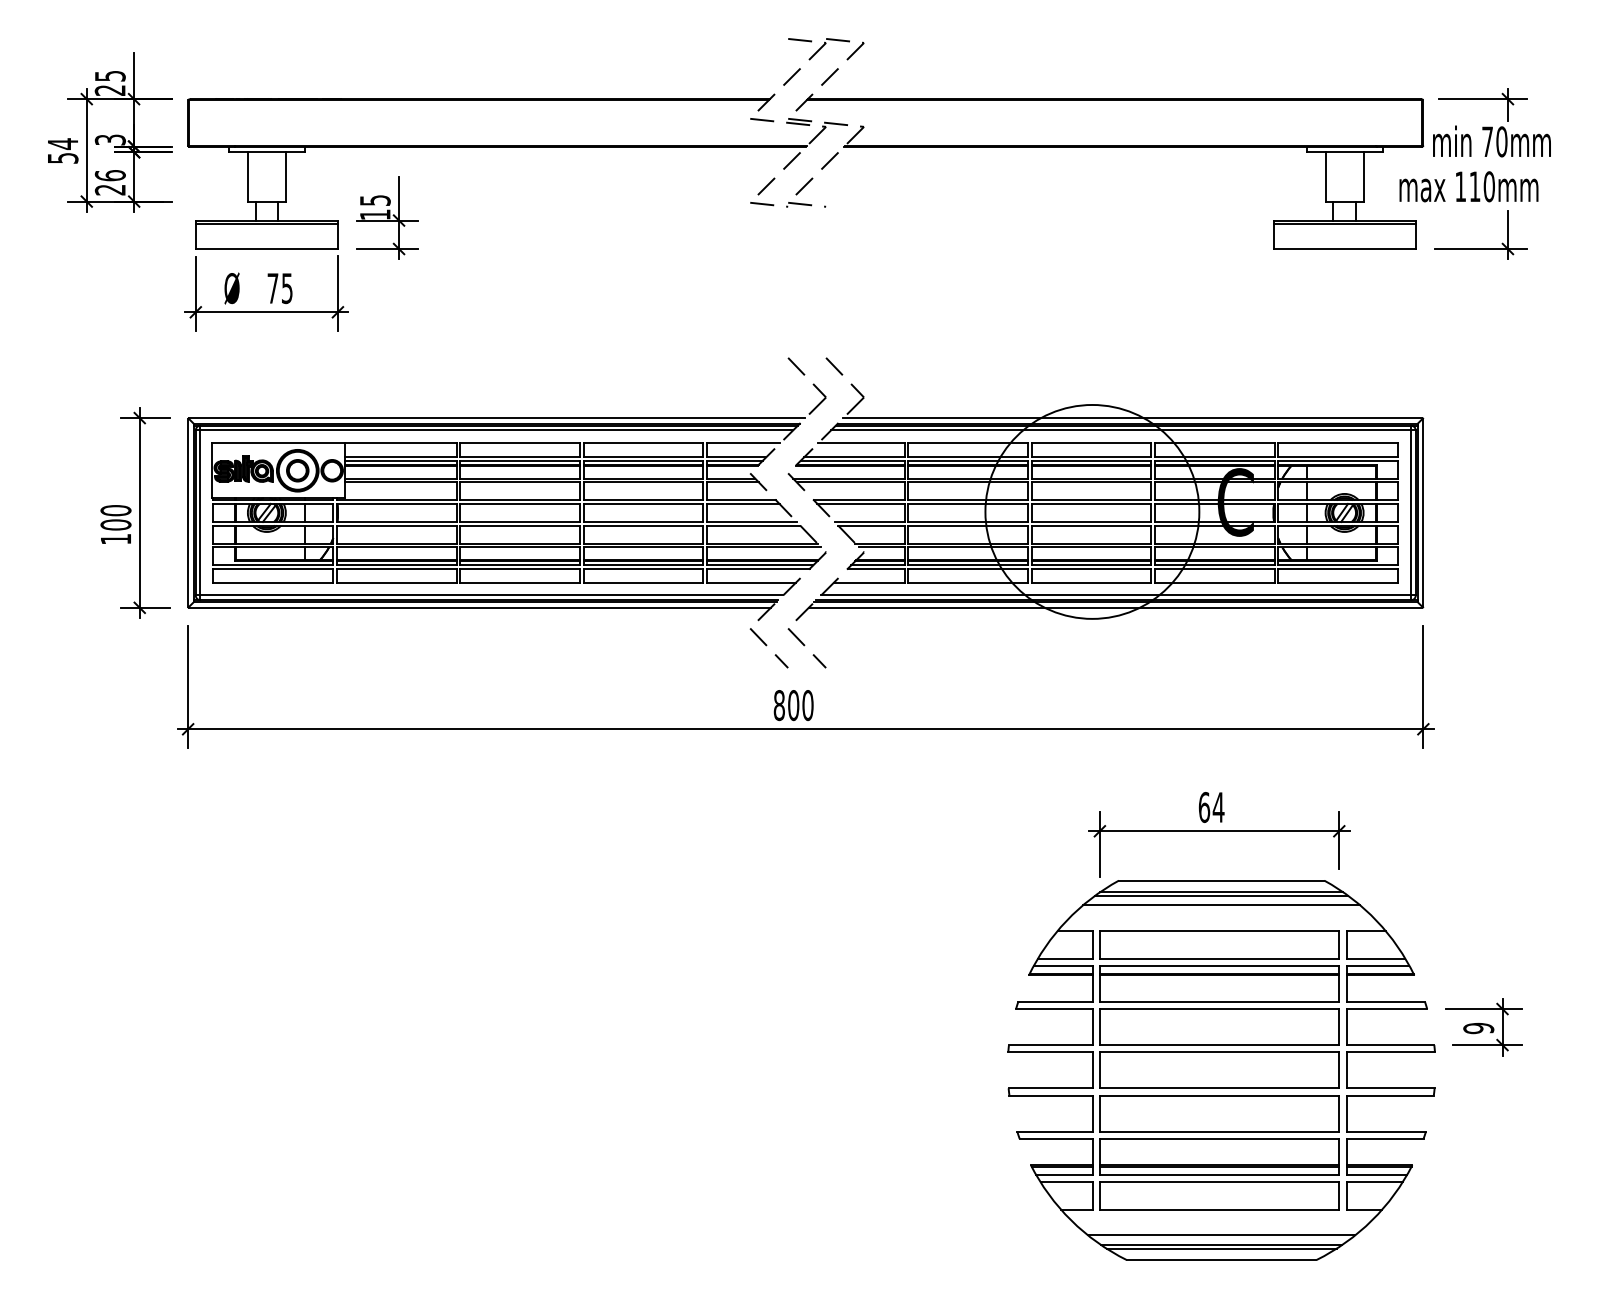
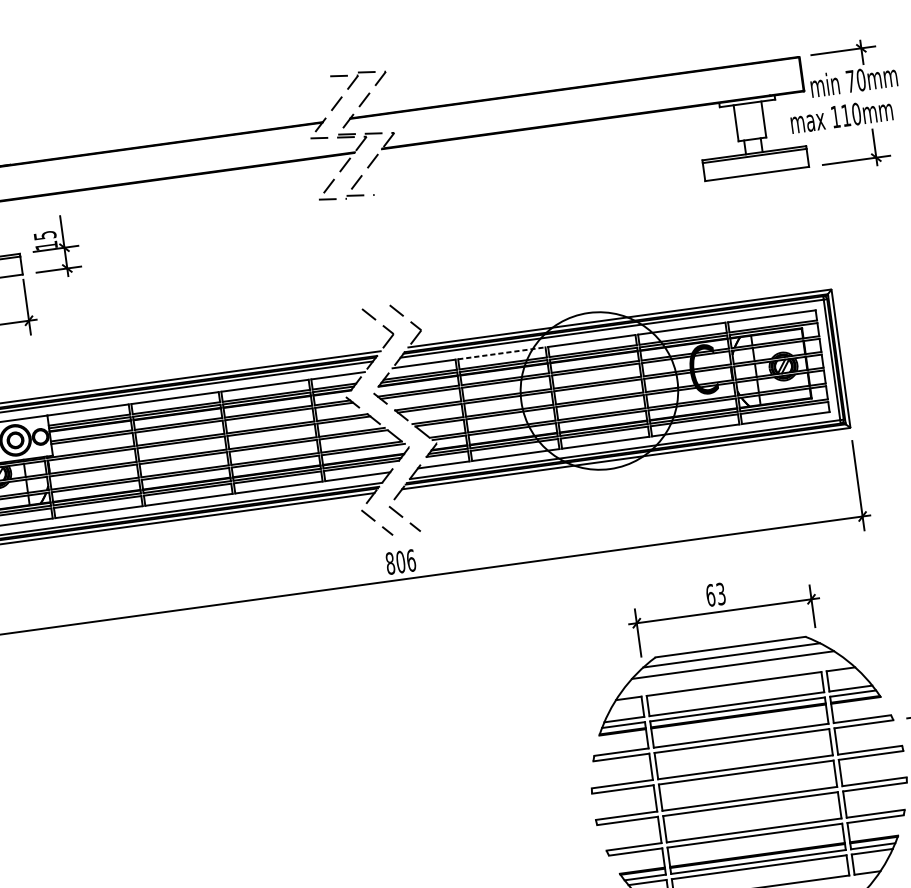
line: (968, 443) -> (502, 353), solid -> dashed
text: (807, 705) -> (410, 560), 800 -> 806
text: (1218, 807) -> (720, 594), 64 -> 63
line: (1221, 895) -> (731, 657), removed

